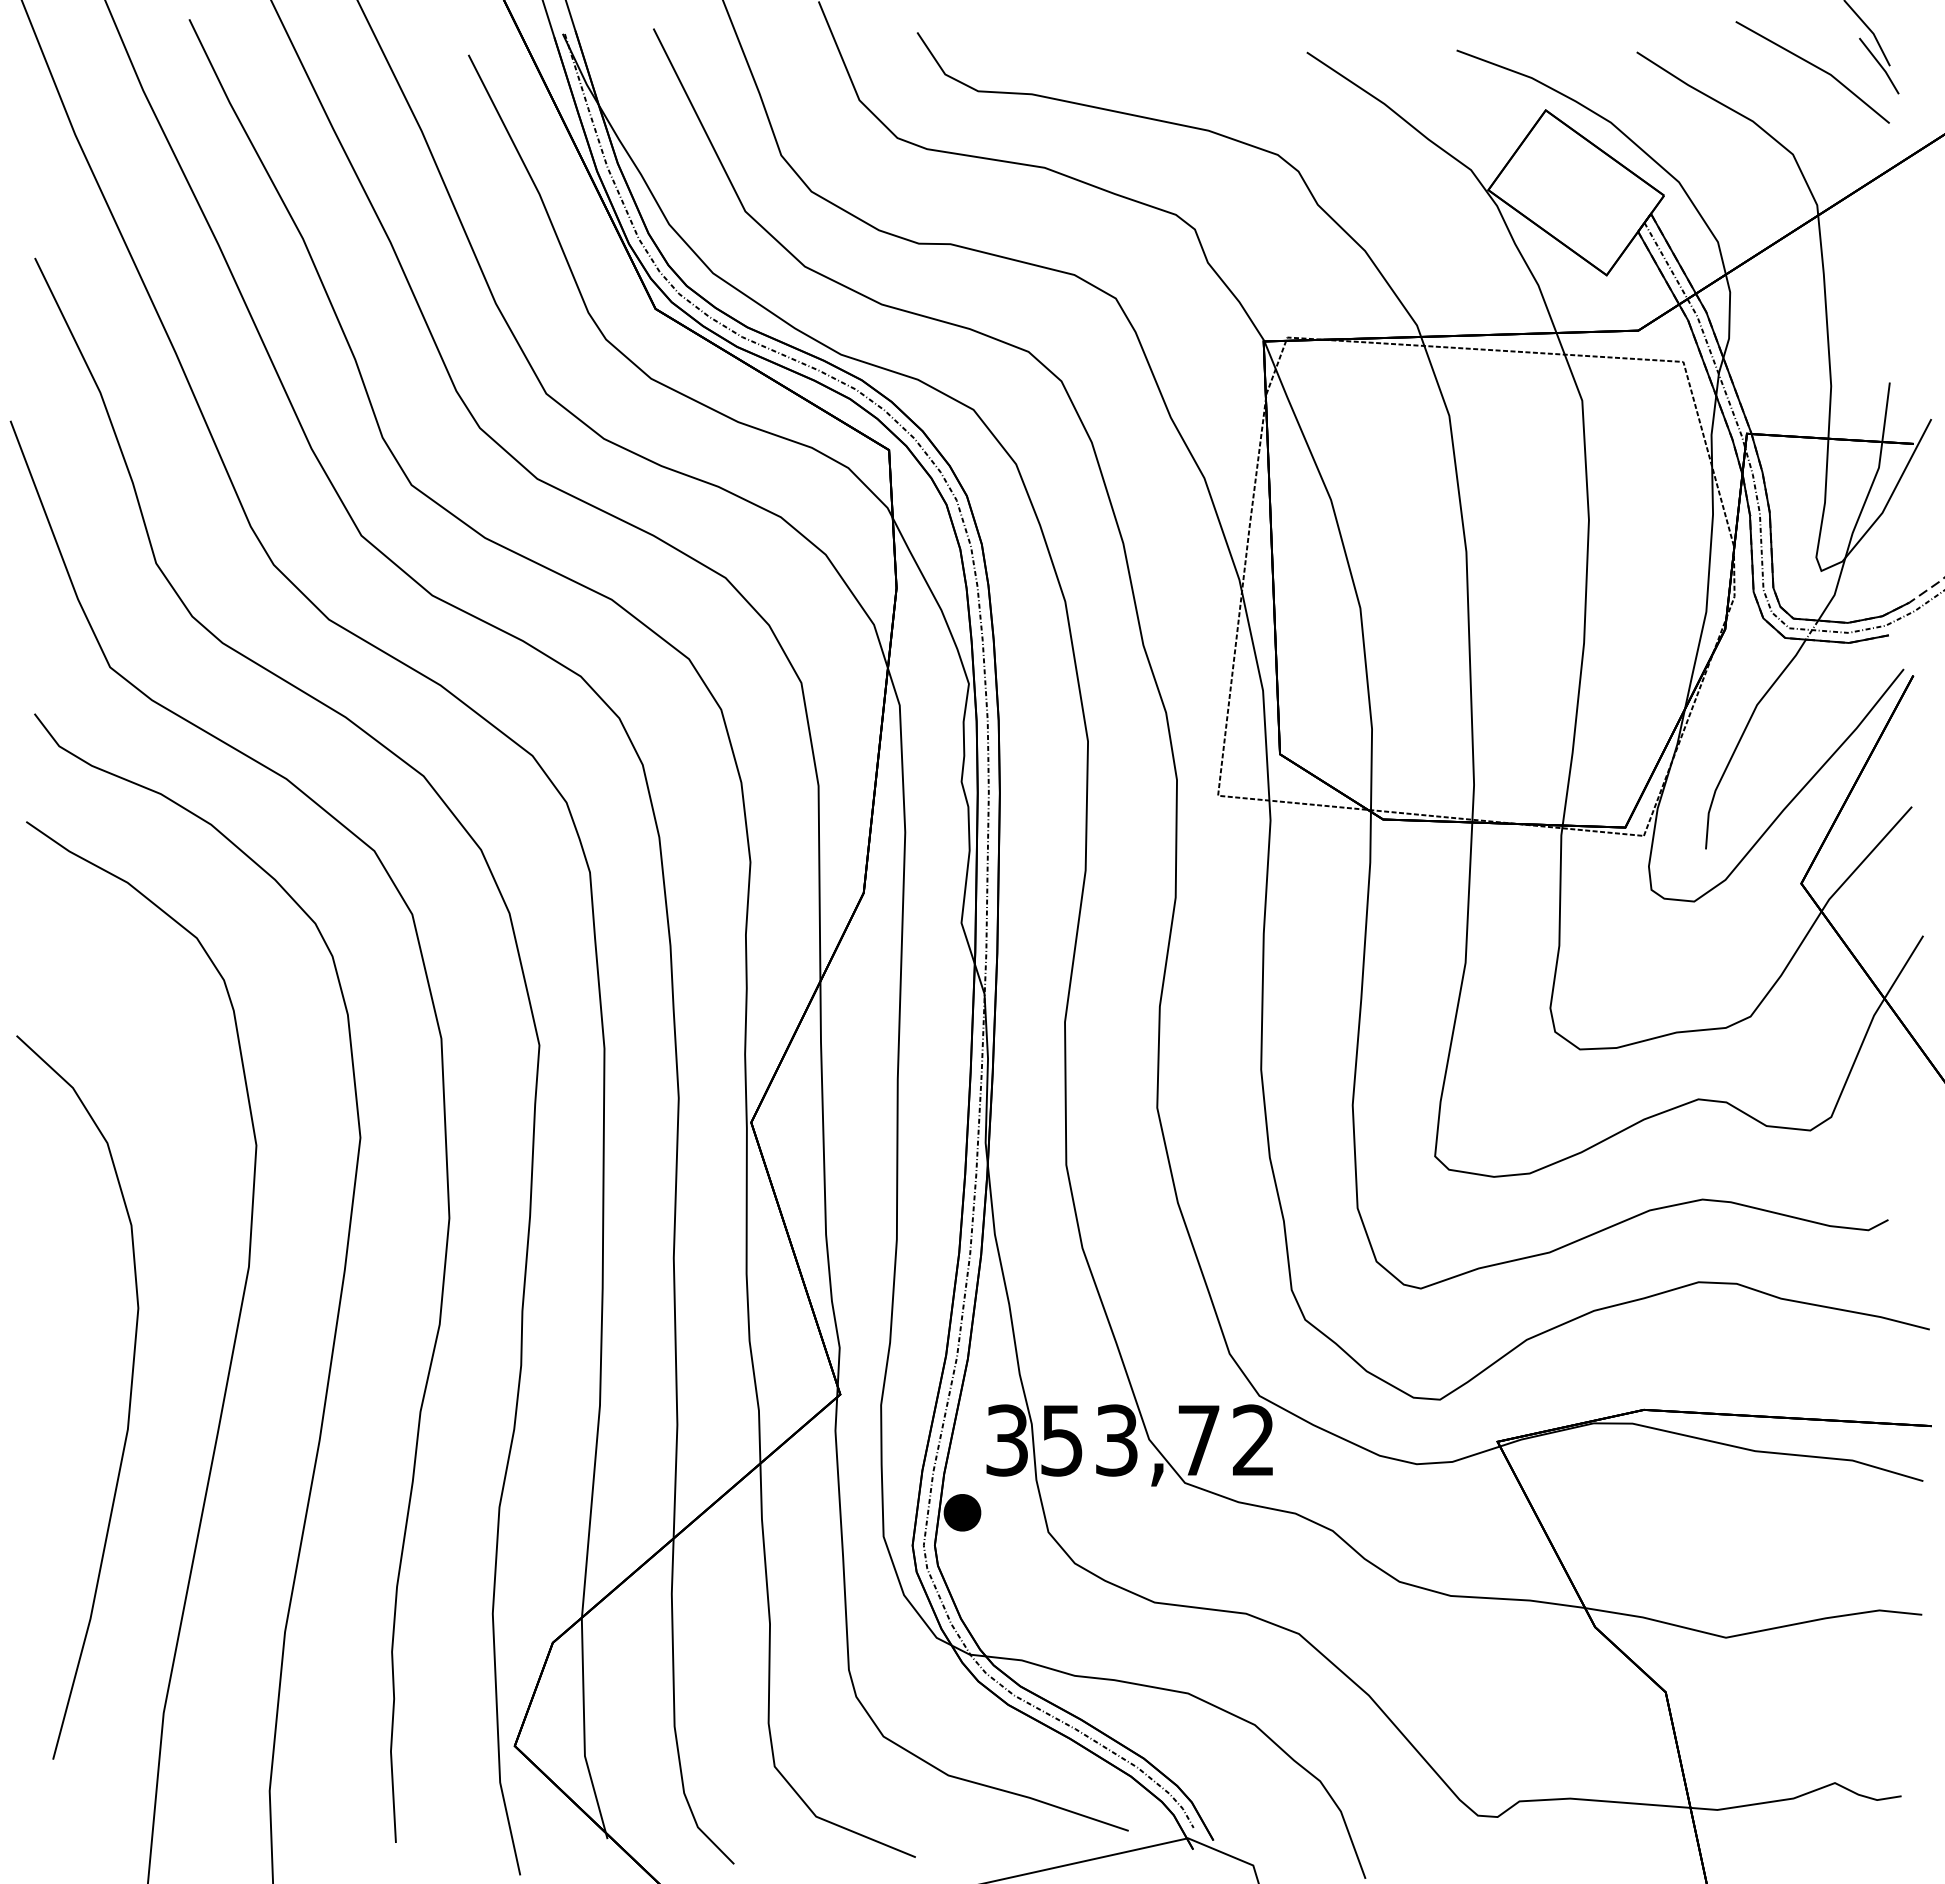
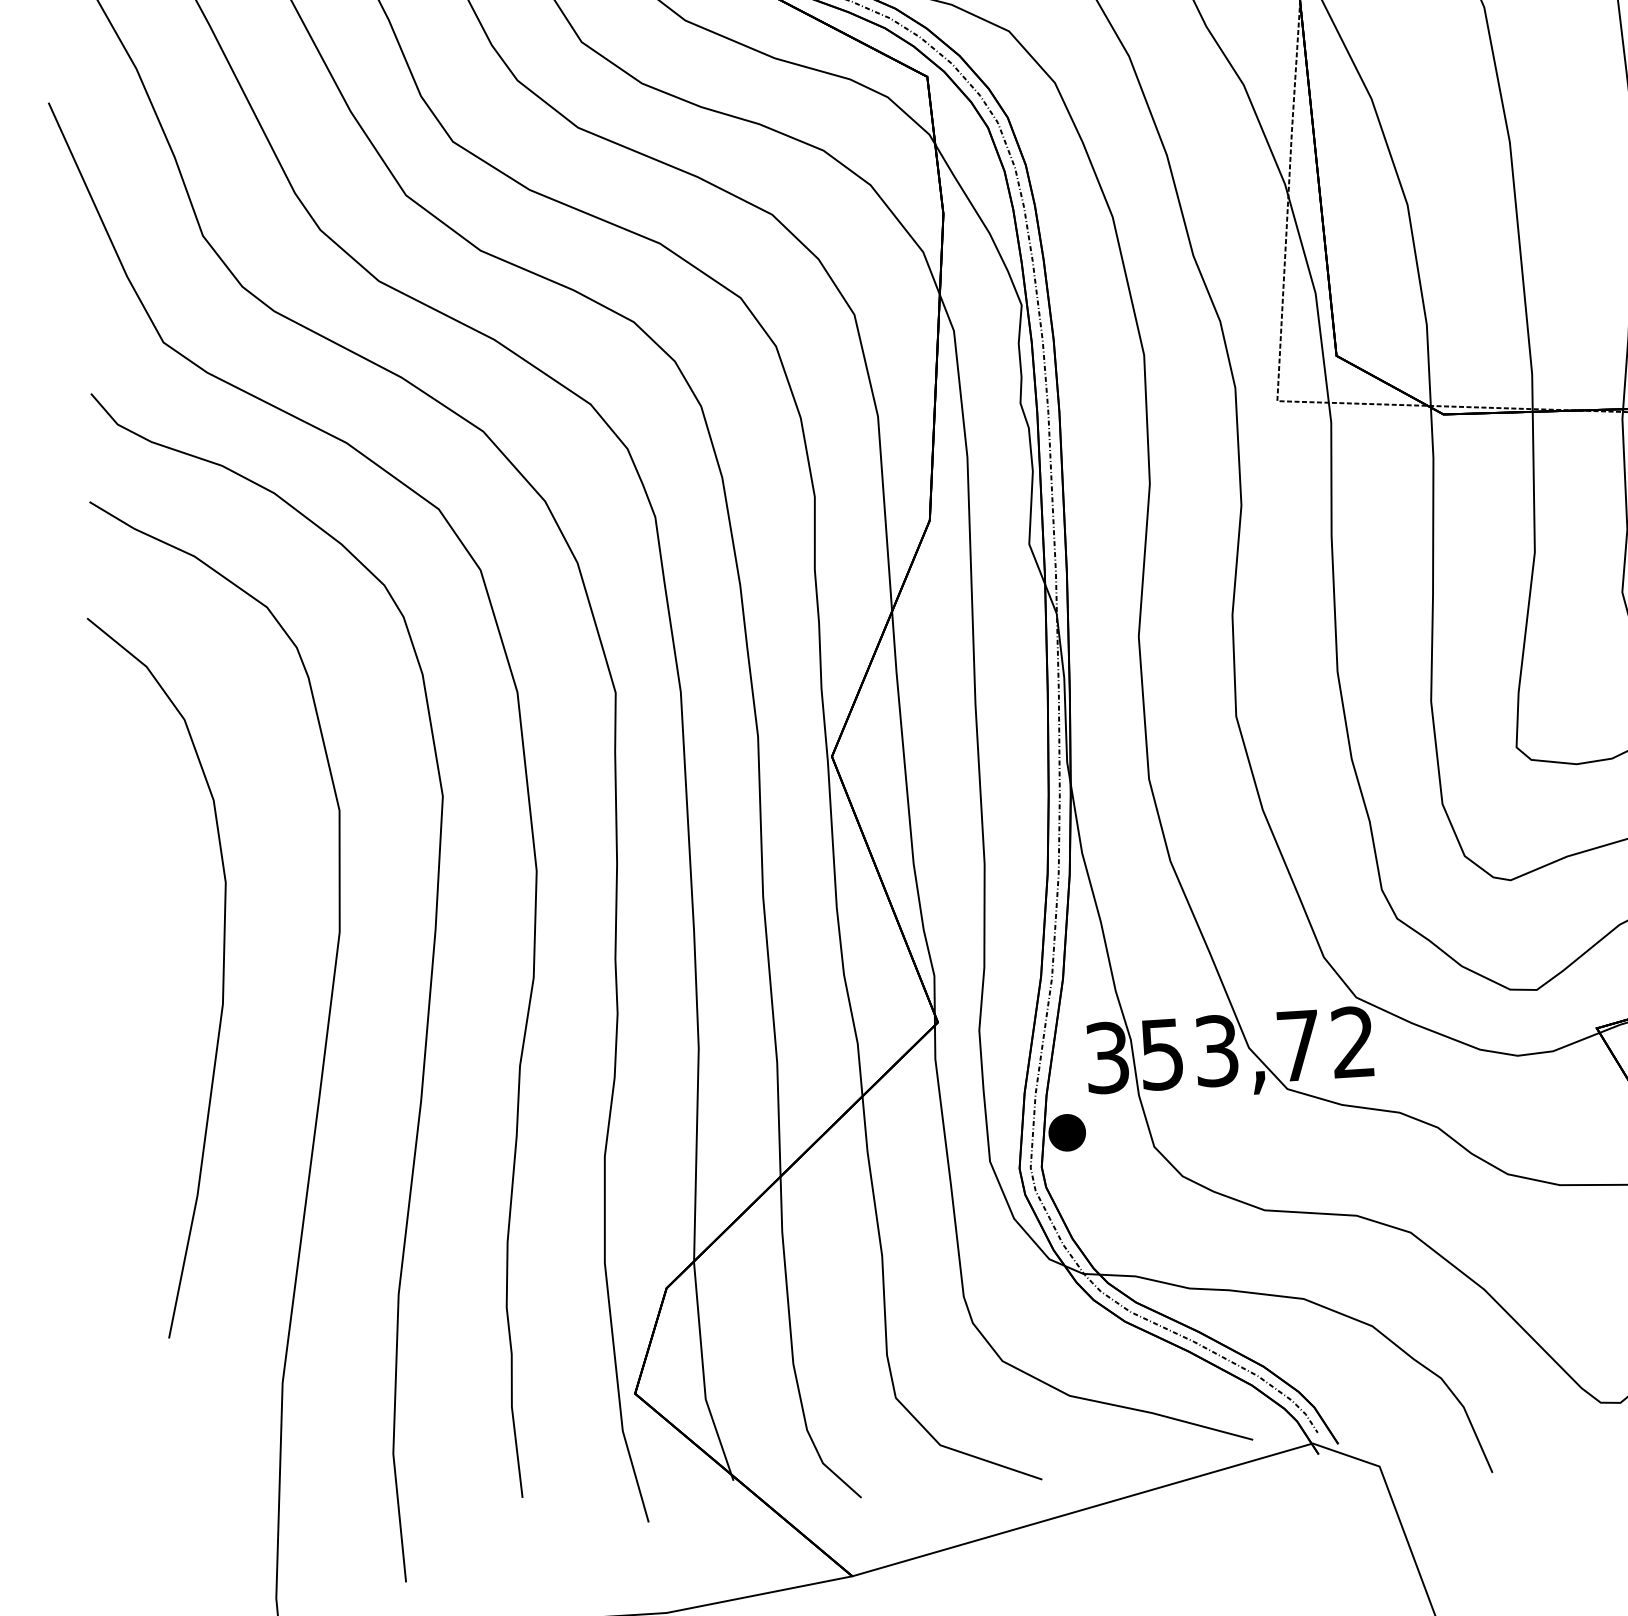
curve: (128, 1407) -> (222, 982), moved

